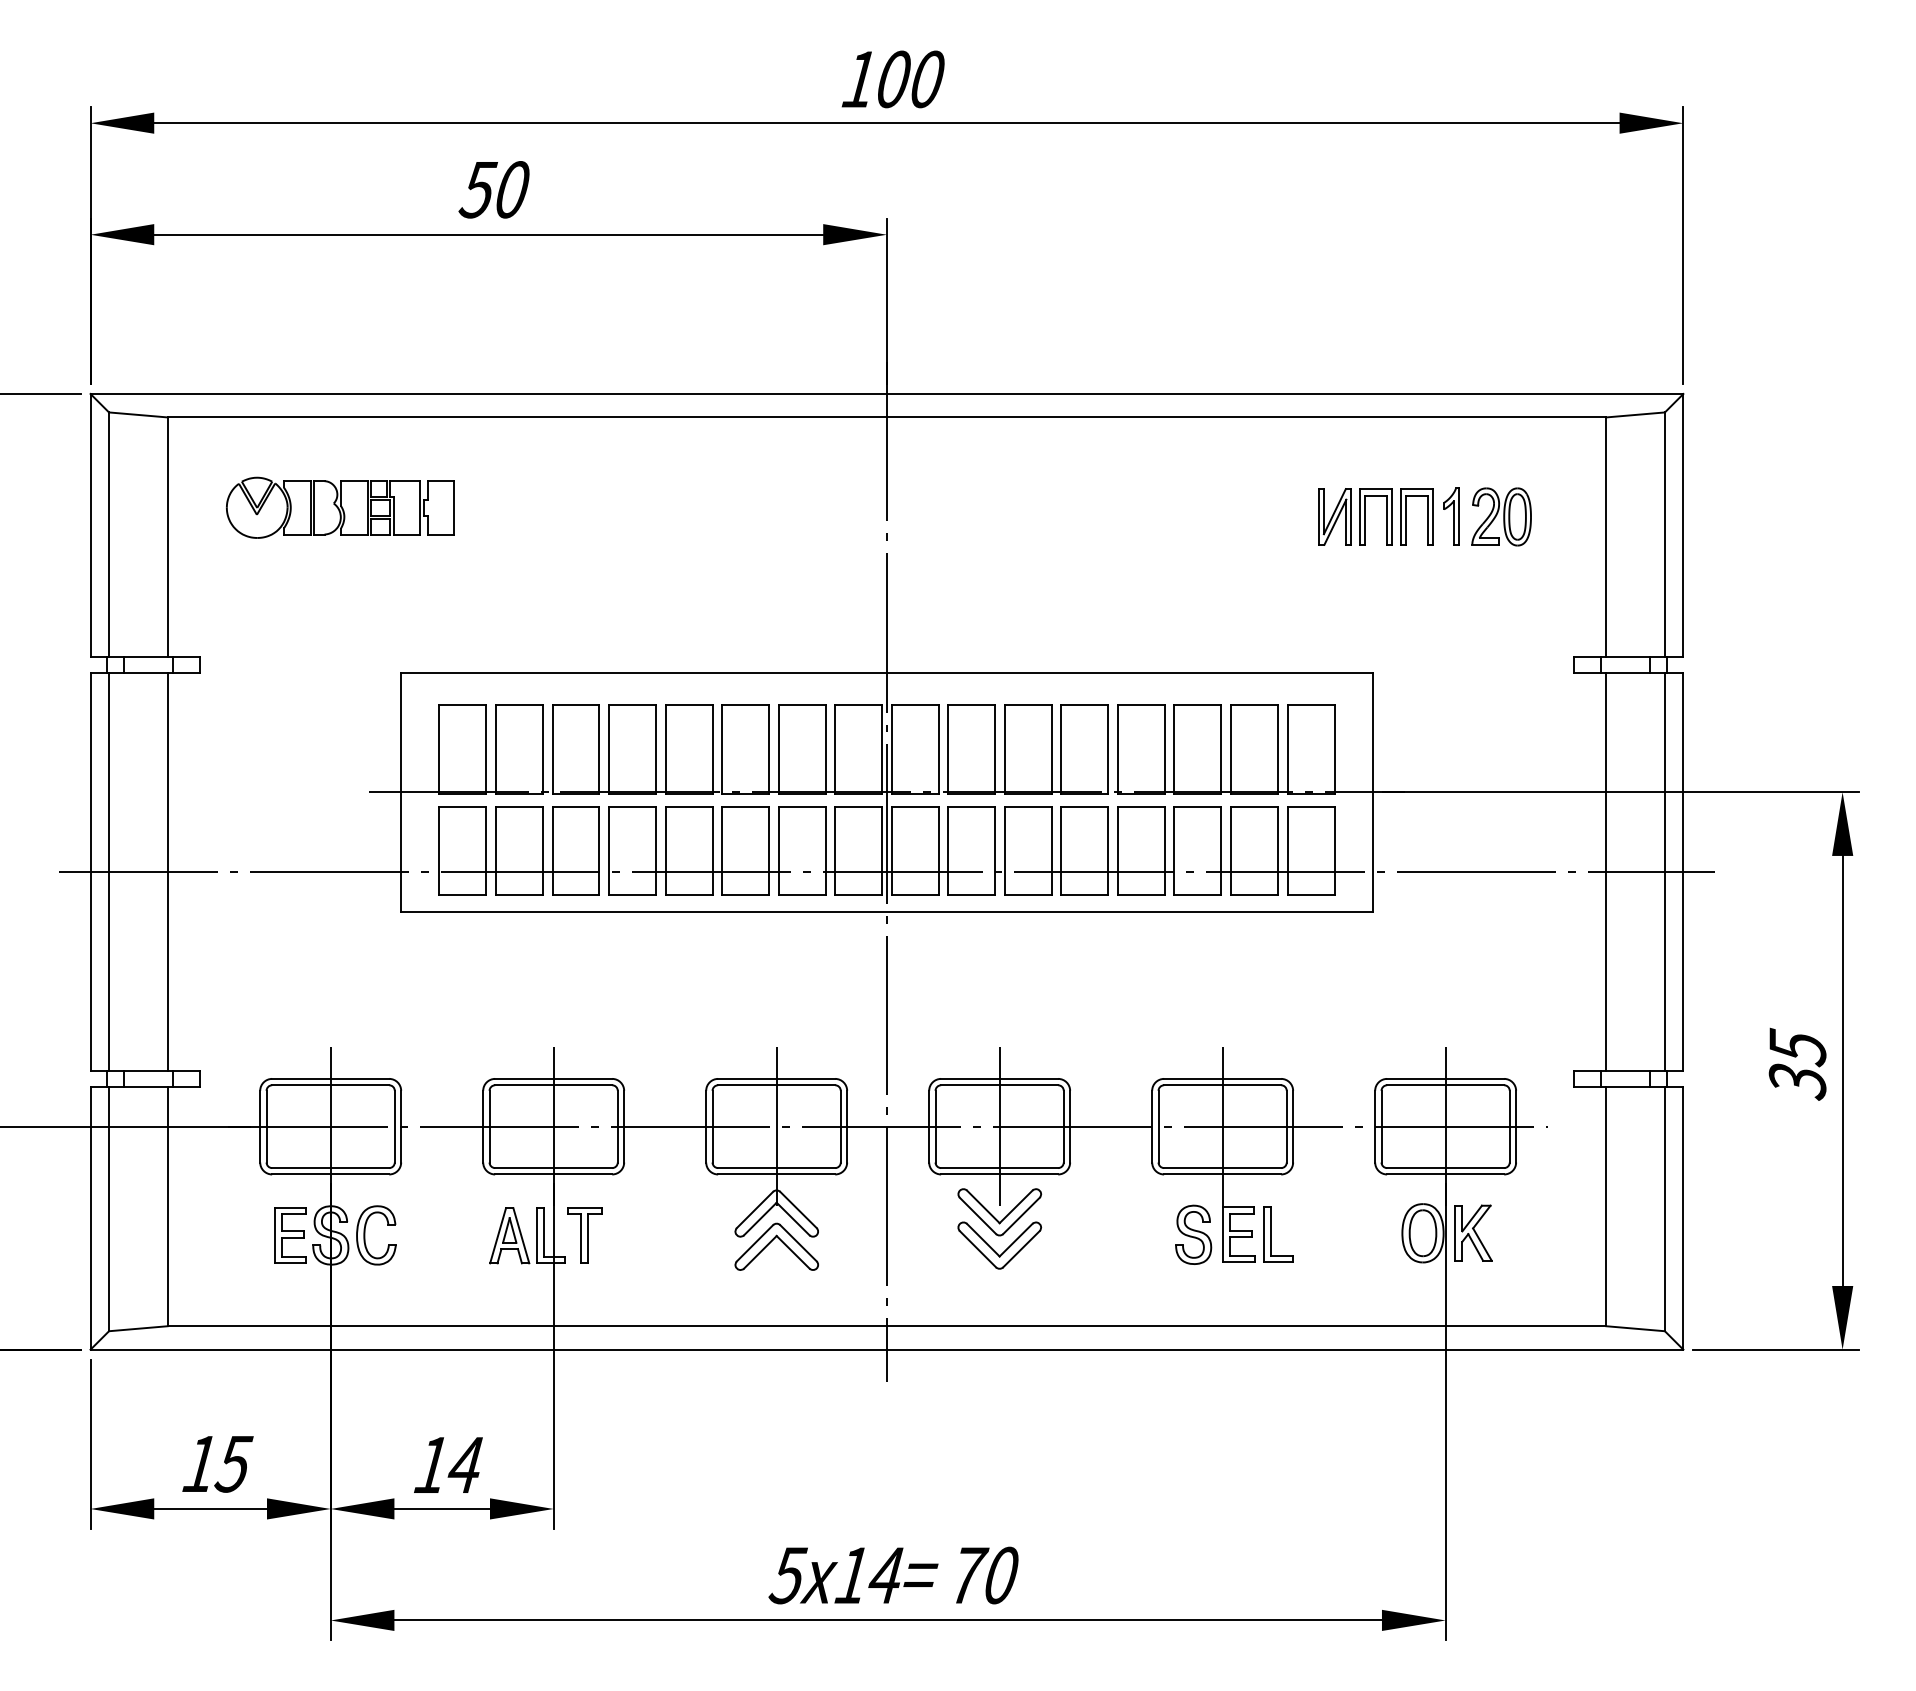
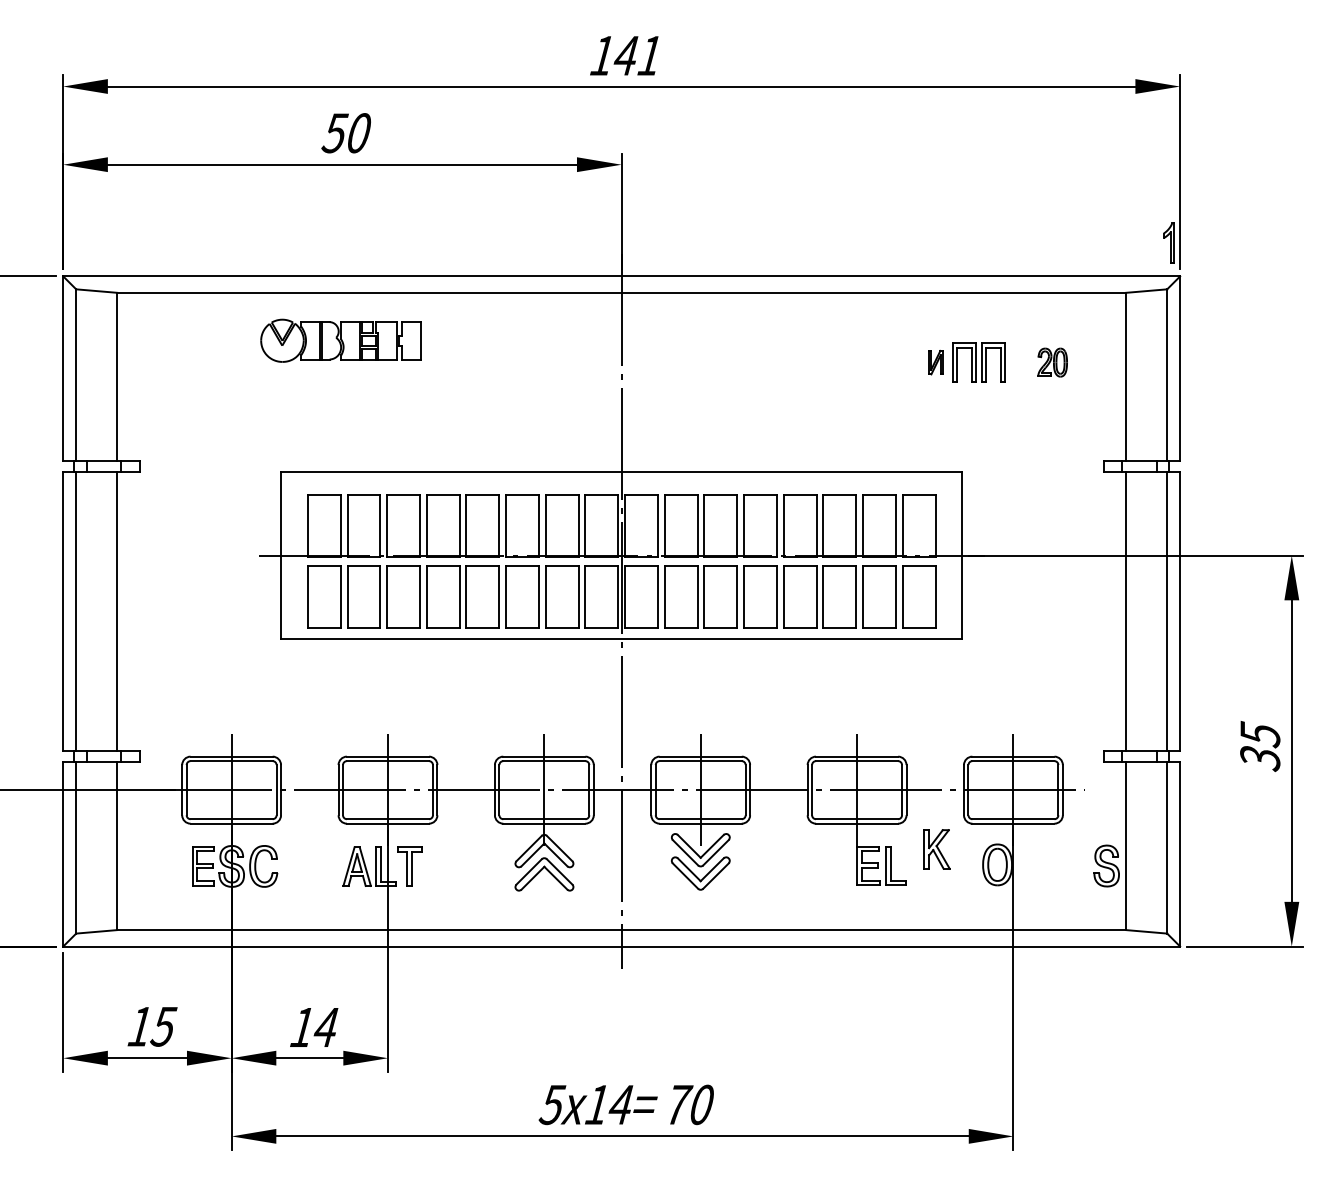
text: (909, 79) -> (637, 55), 100 -> 141
part: (340, 507) -> (340, 340), moved
part: (1334, 516) -> (935, 362), size x0.6
part: (1451, 516) -> (1169, 243), moved
part: (1501, 516) -> (1052, 362), size x0.7
line: (886, 871) -> (621, 611), removed
part: (1473, 1232) -> (936, 848), moved
part: (1193, 1234) -> (1106, 865), moved

